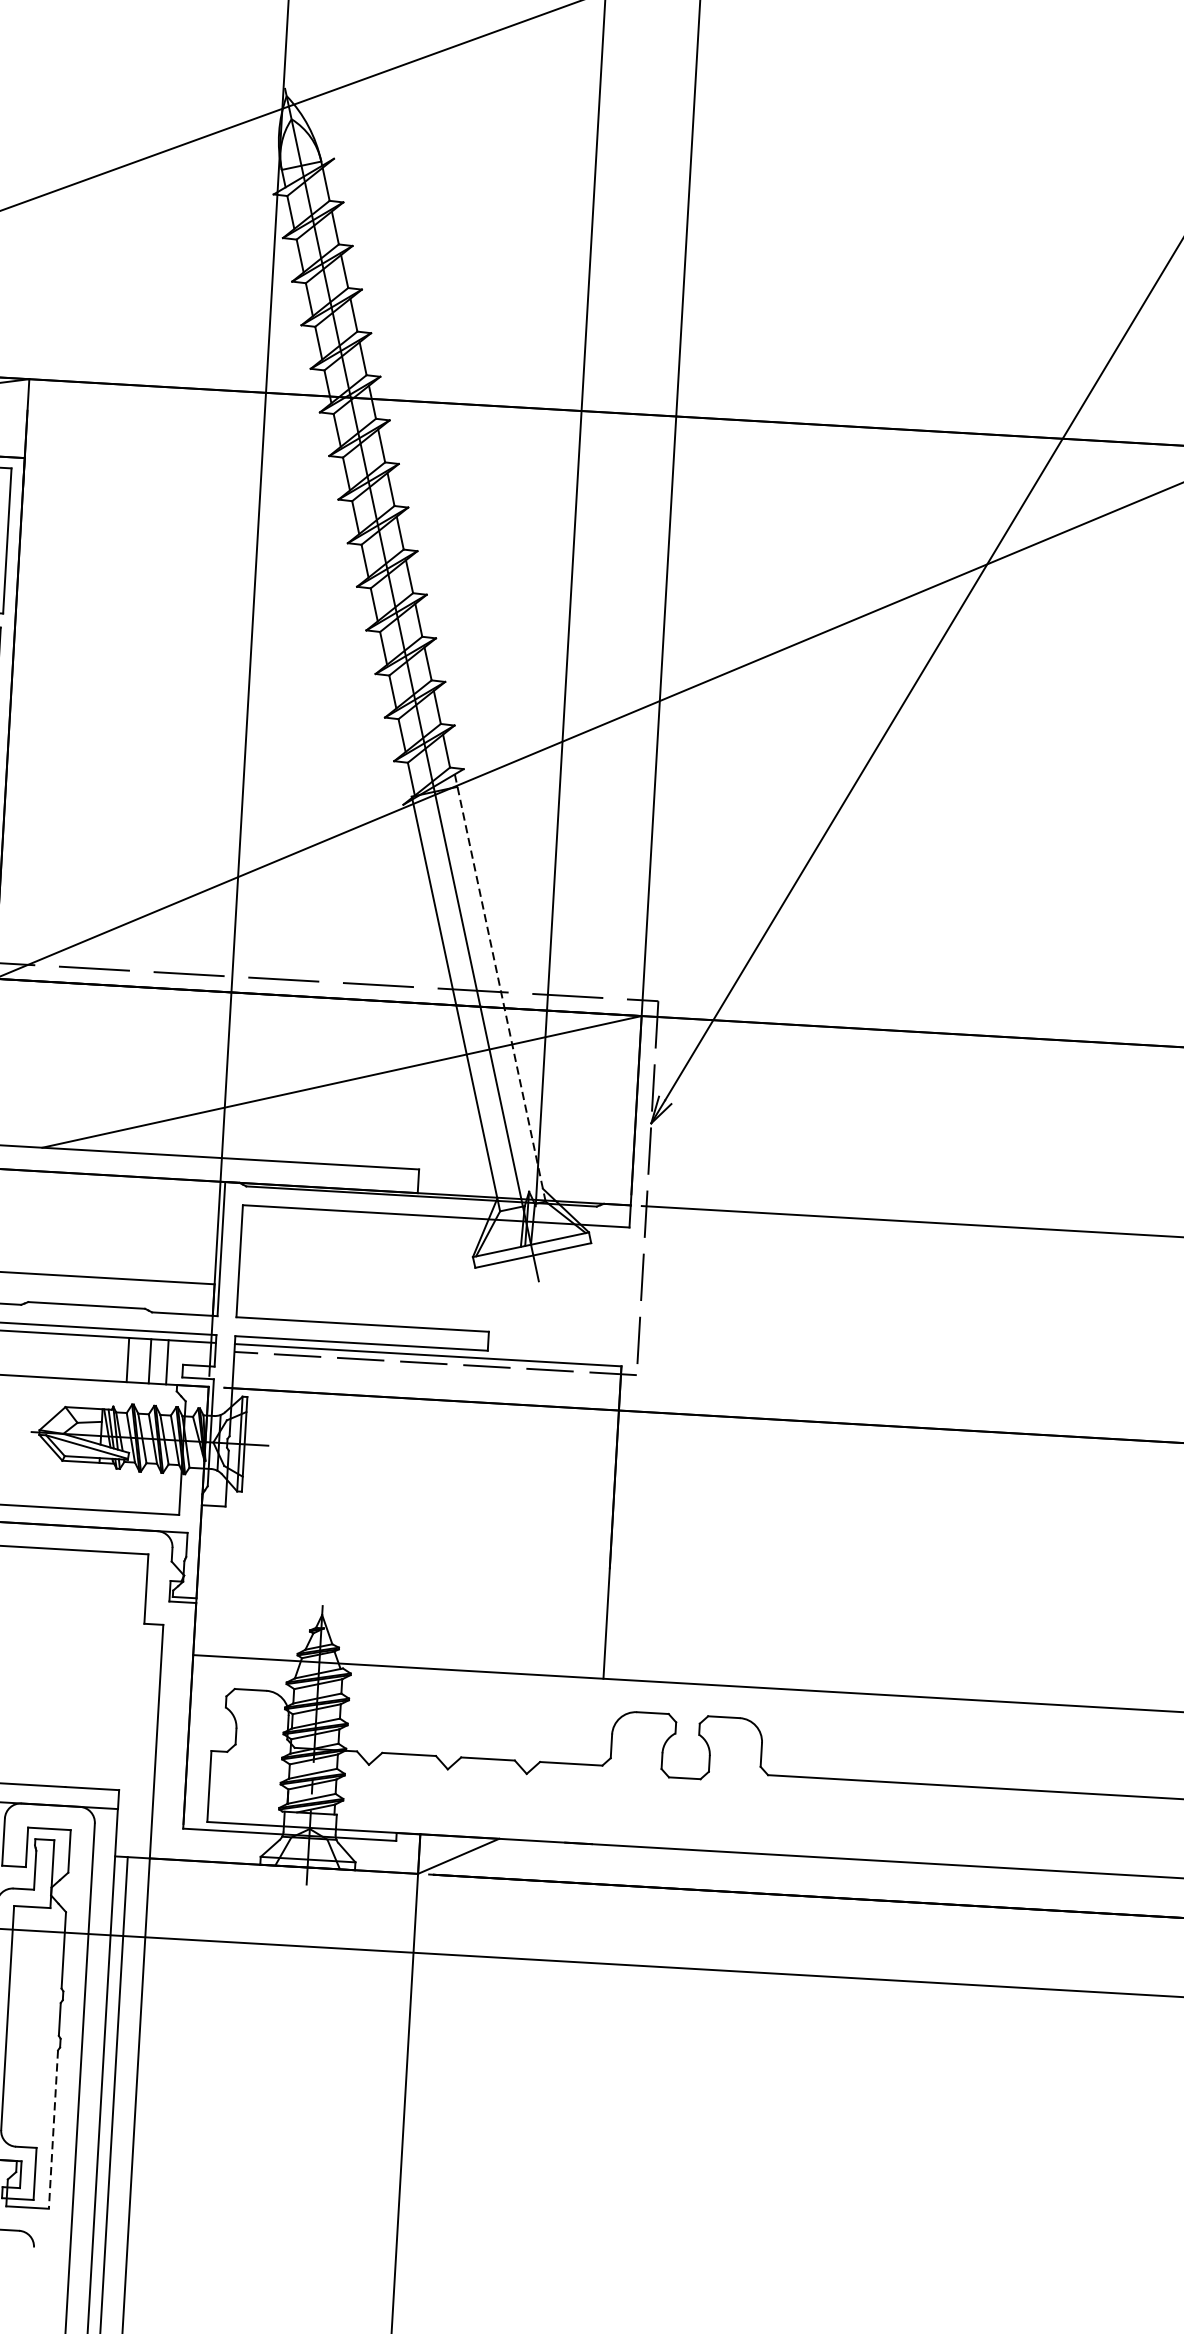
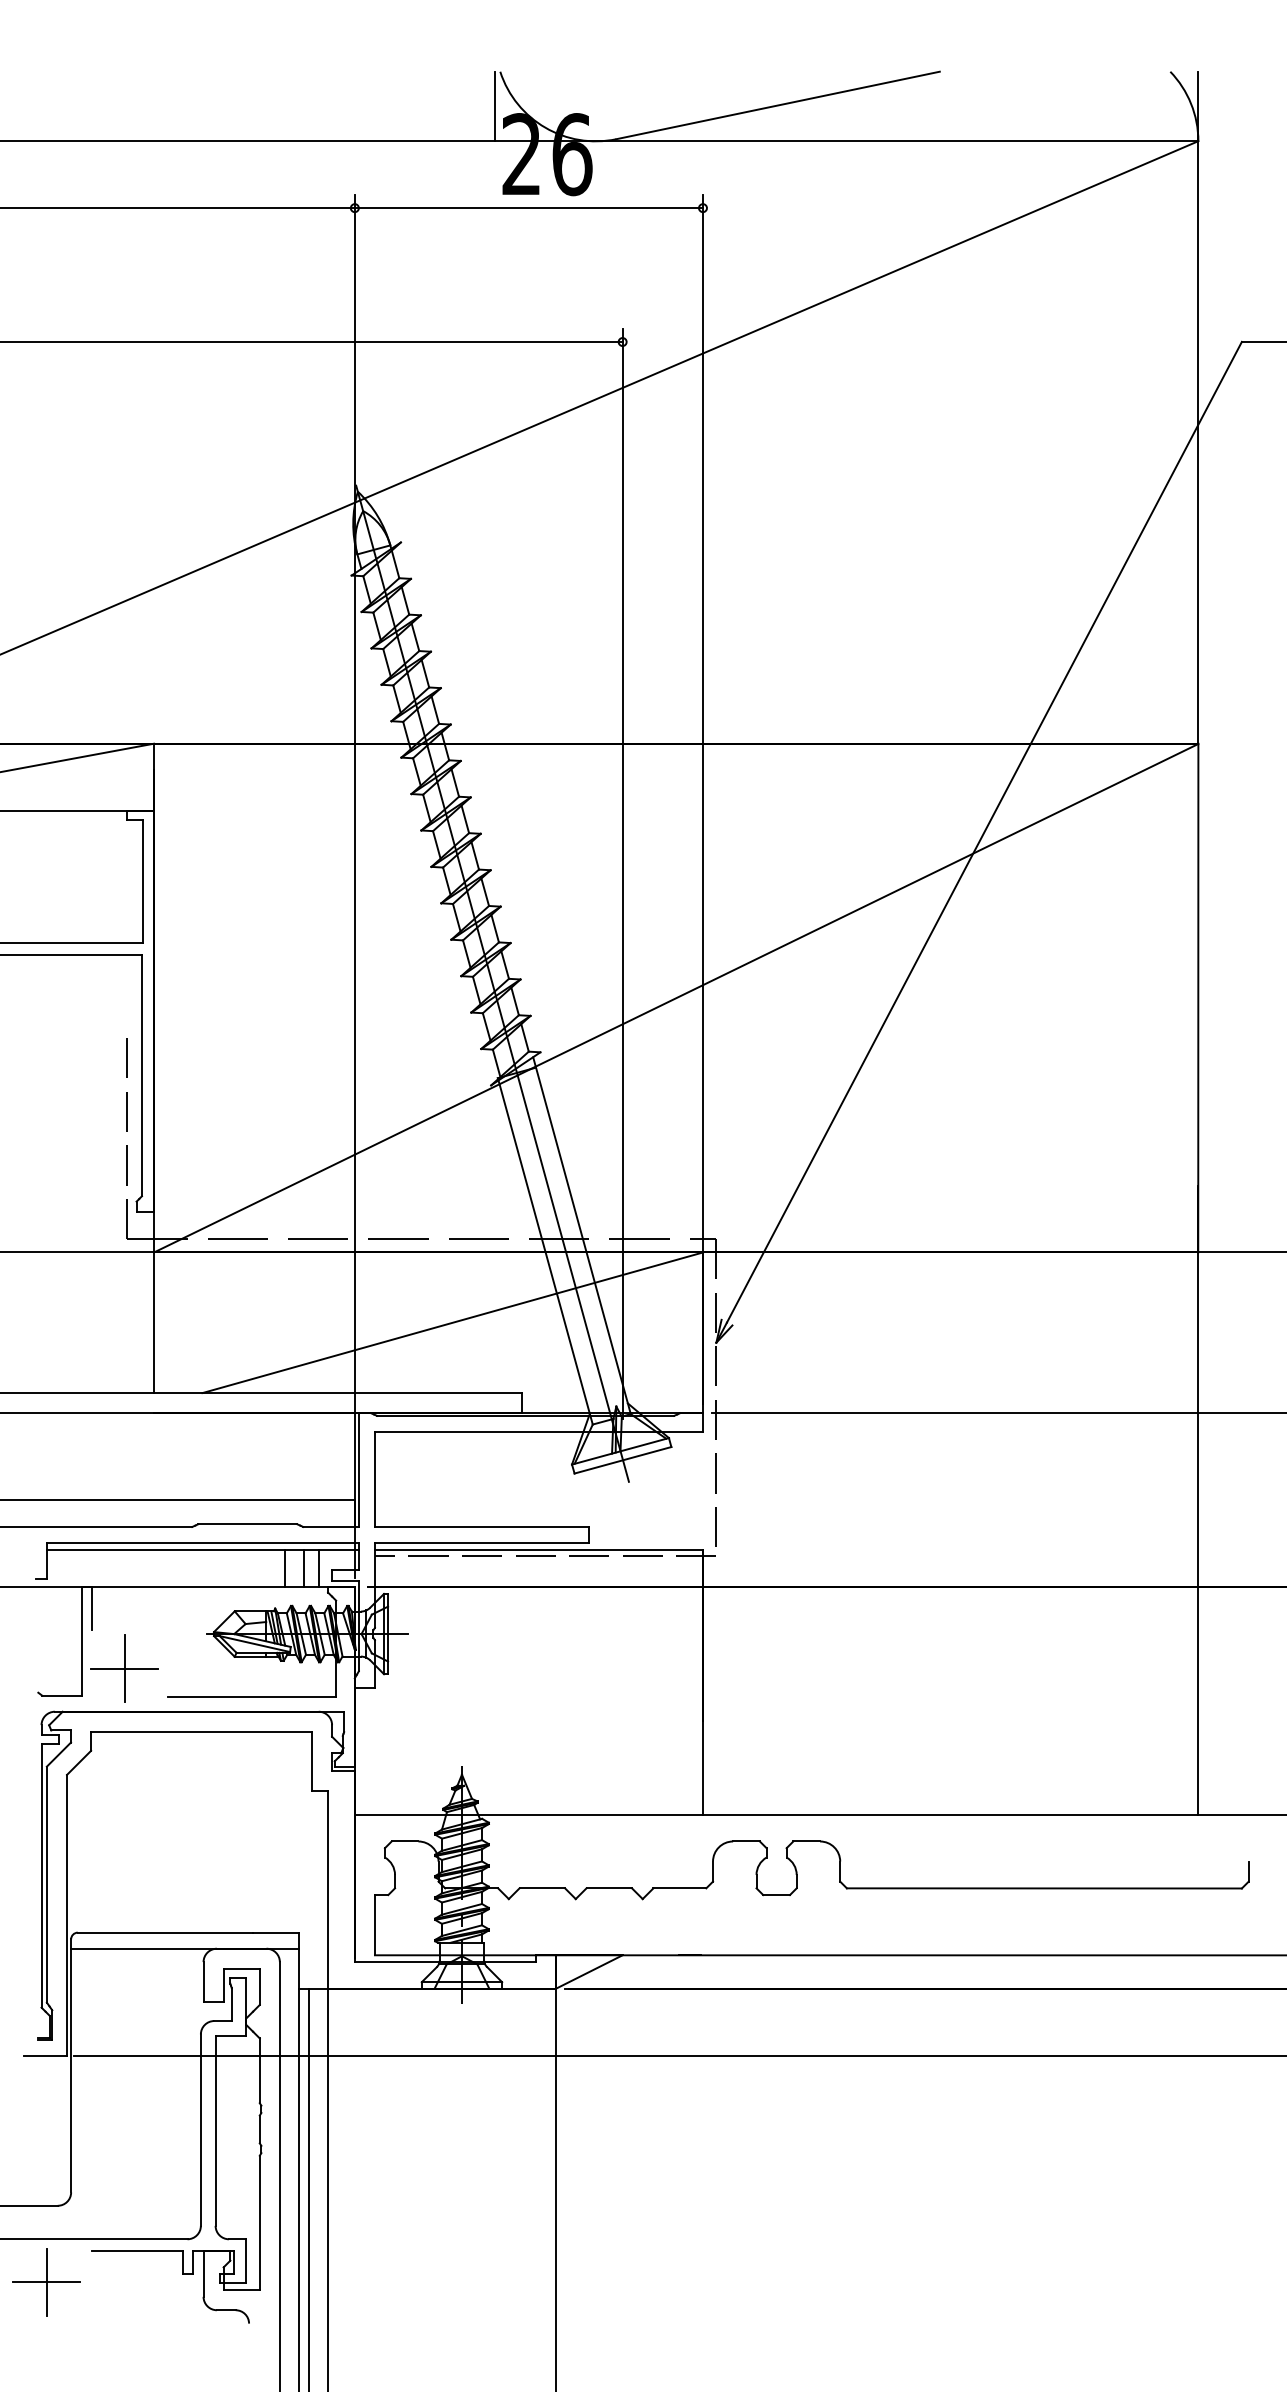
line: (500, 987) -> (582, 1235), dashed -> solid
line: (53, 2130) -> (259, 2223), dashed -> solid

